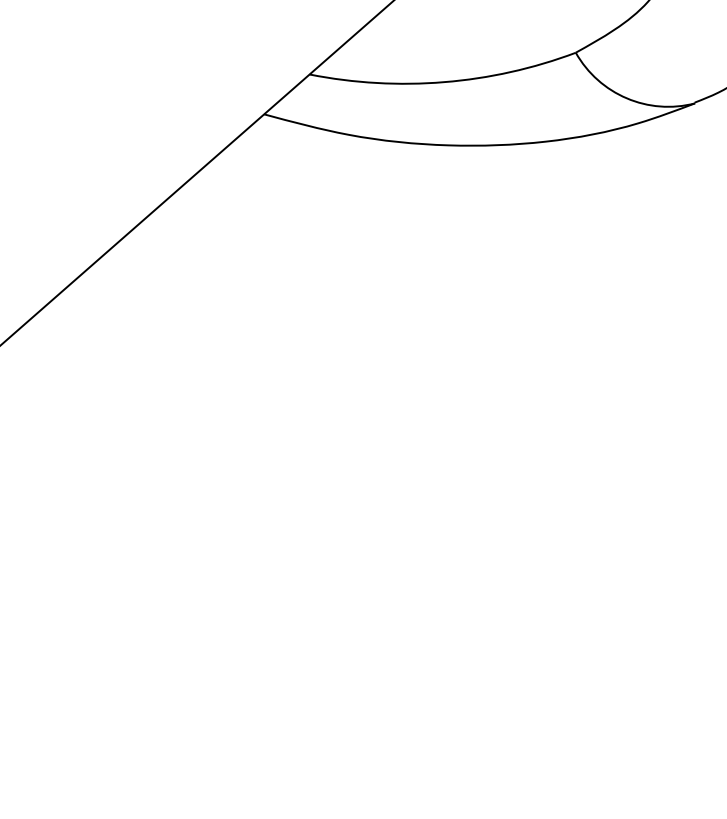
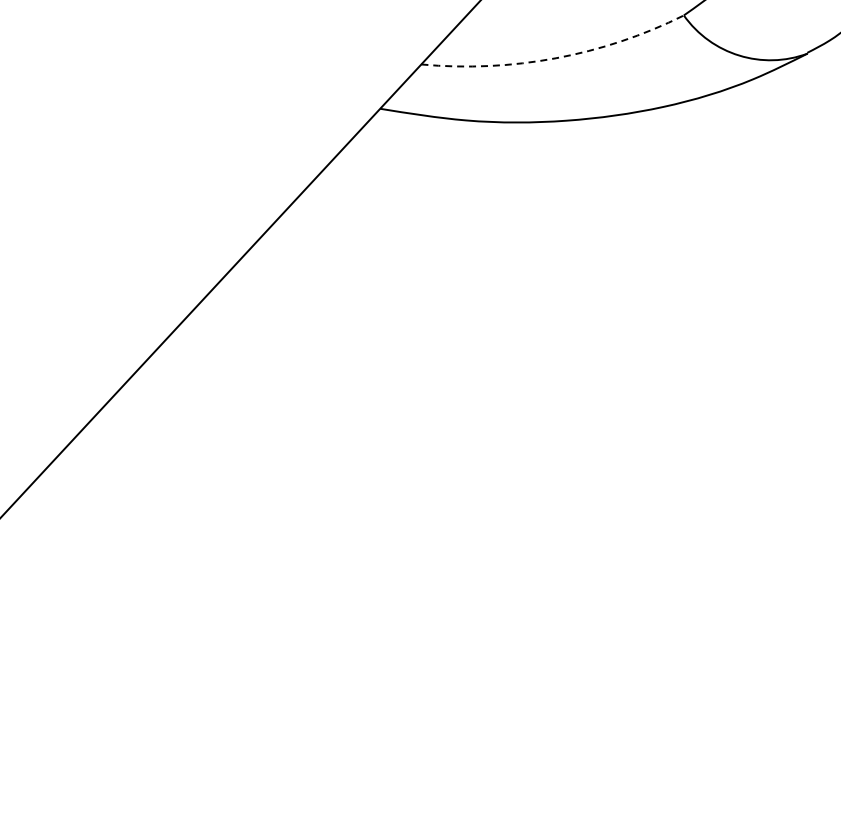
arc: (444, 82) -> (556, 58), solid -> dashed

